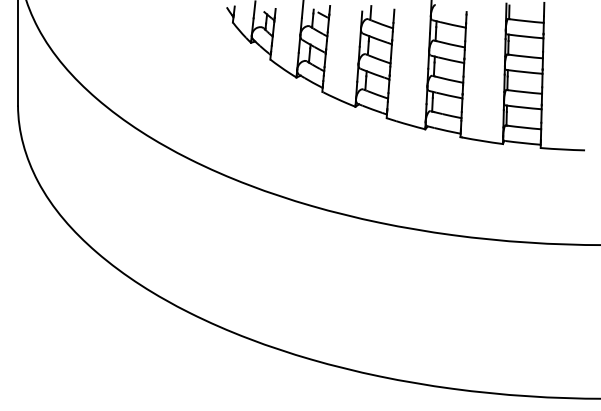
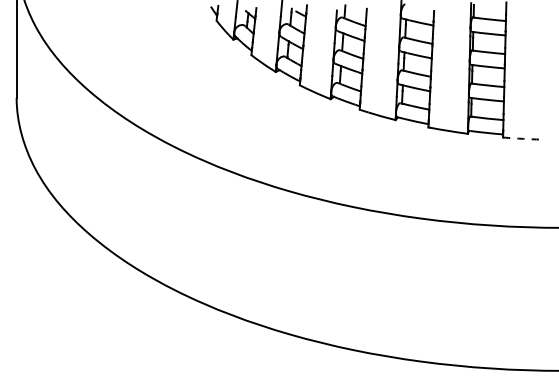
arc: (562, 149) -> (523, 138), solid -> dashed

